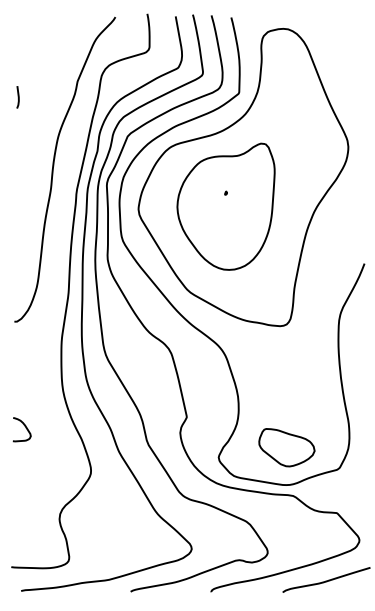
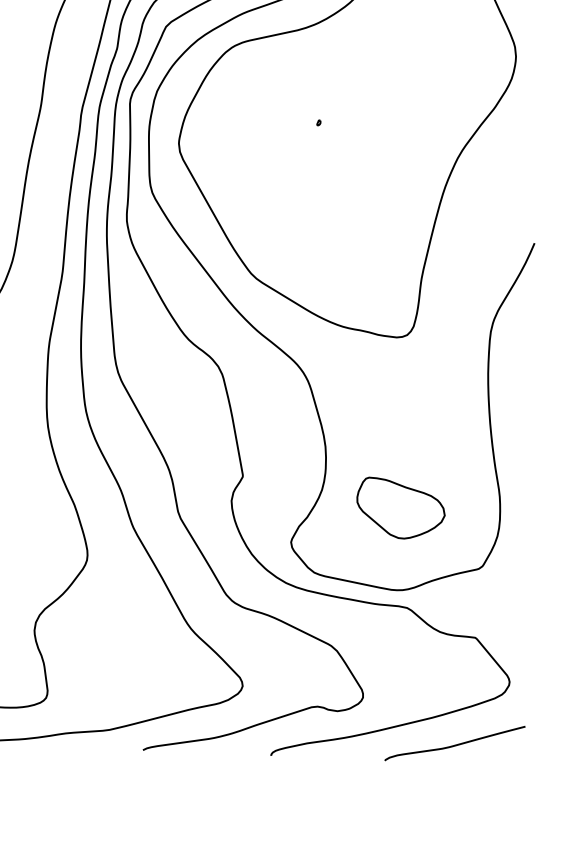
part: (225, 206) -> (317, 143), removed
part: (286, 447) -> (400, 508), moved

